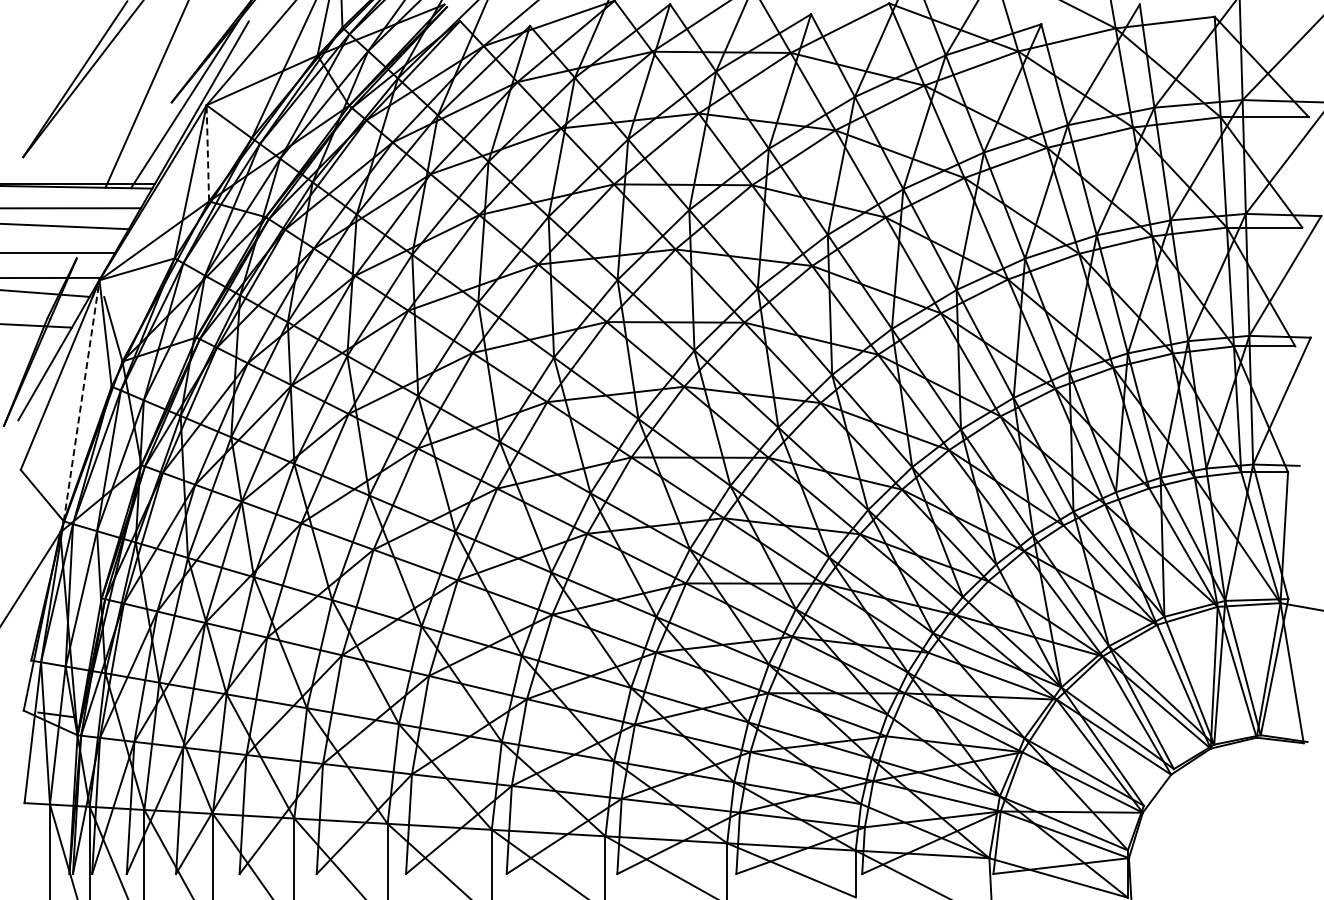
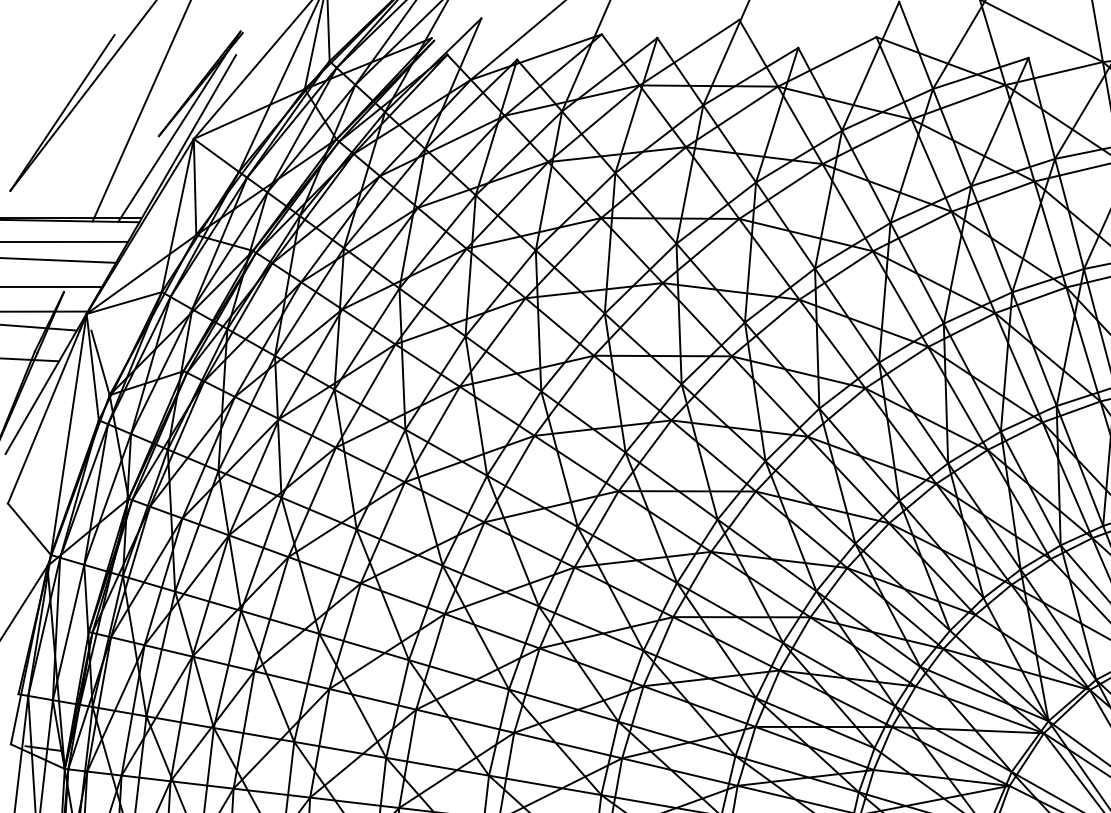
line: (207, 152) -> (194, 186), dashed -> solid
line: (81, 400) -> (68, 434), dashed -> solid

